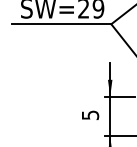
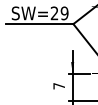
text: (90, 115) -> (59, 86), 5 -> 7

